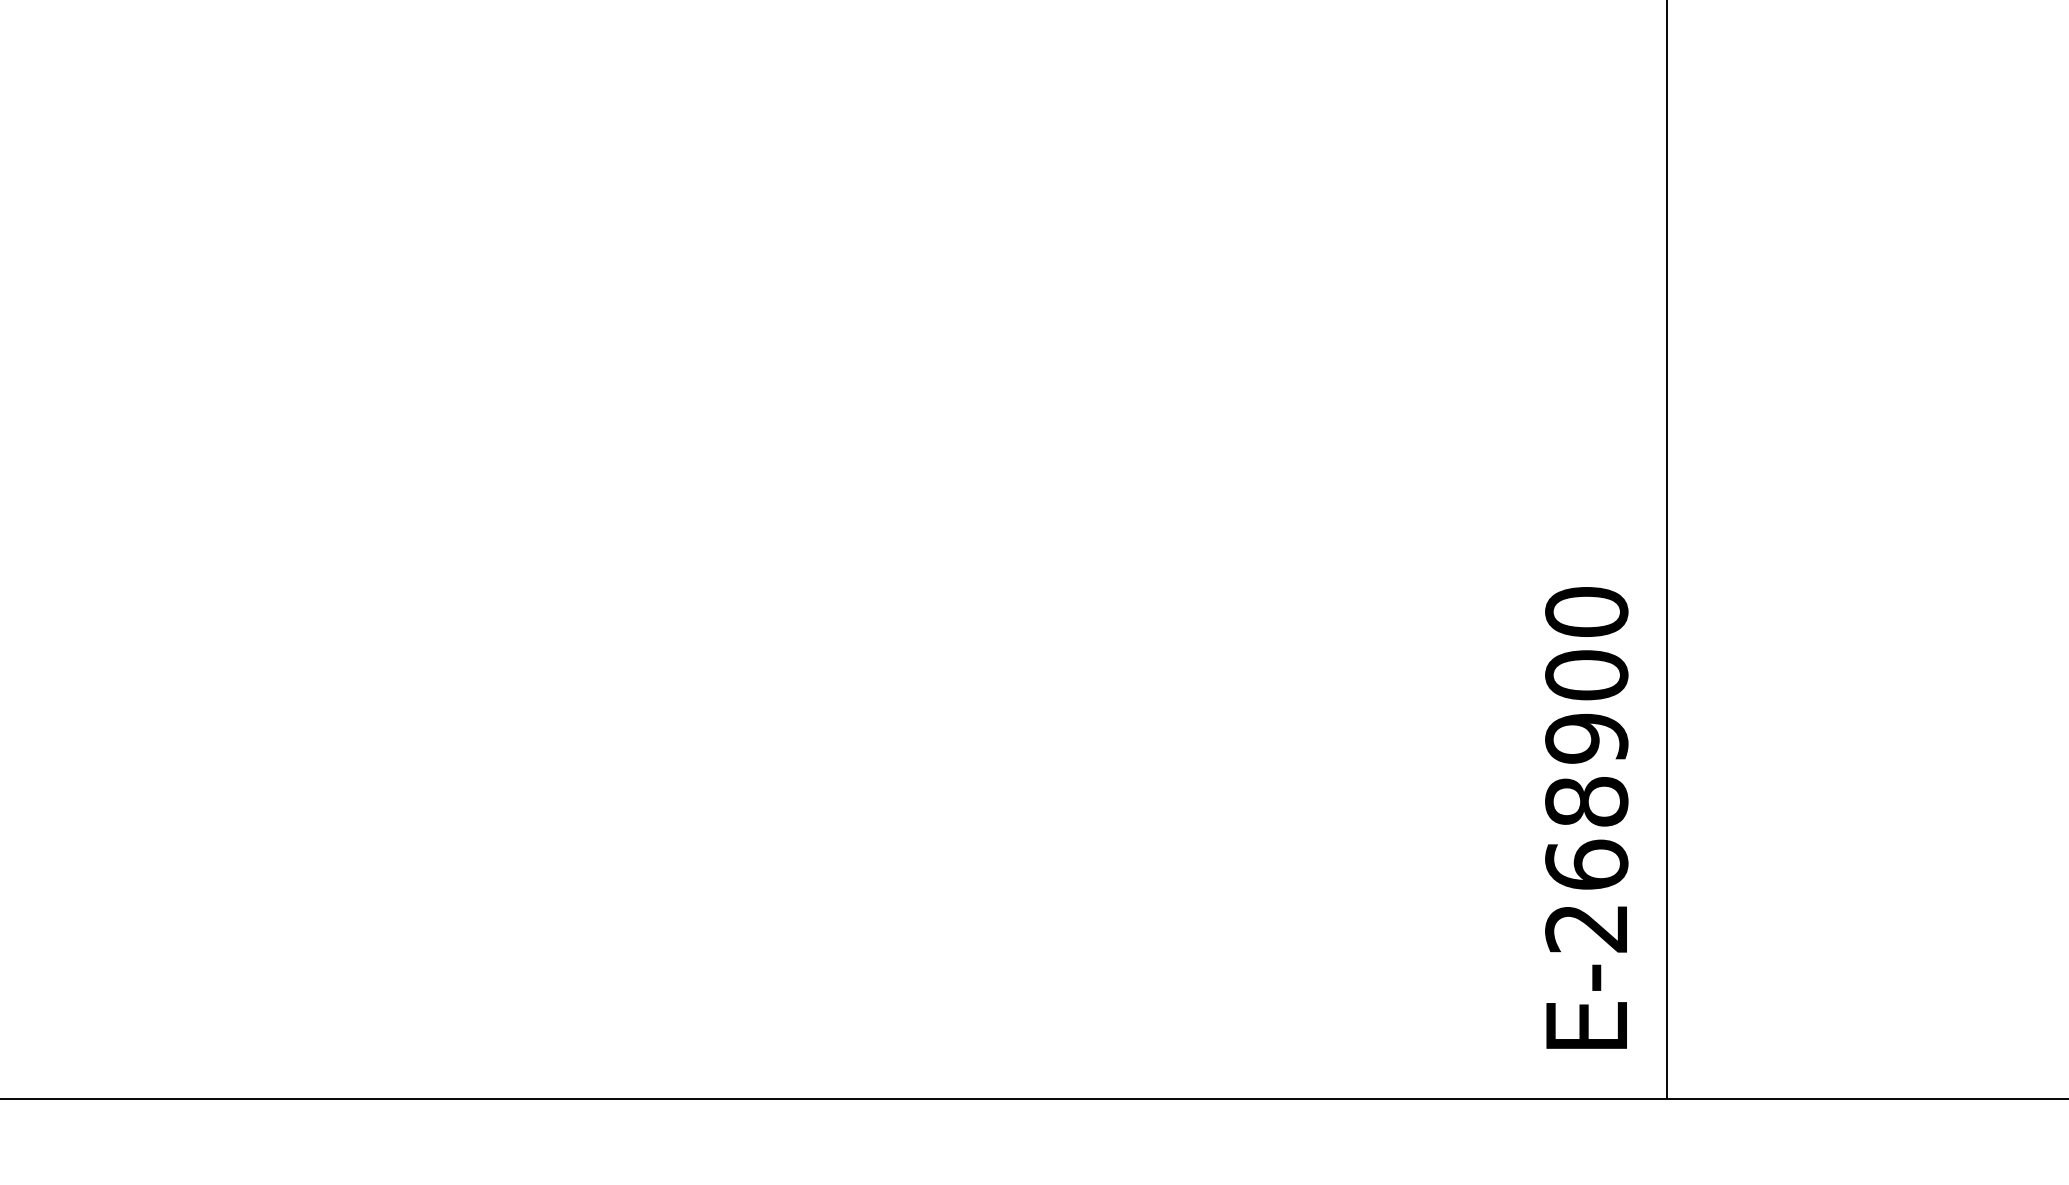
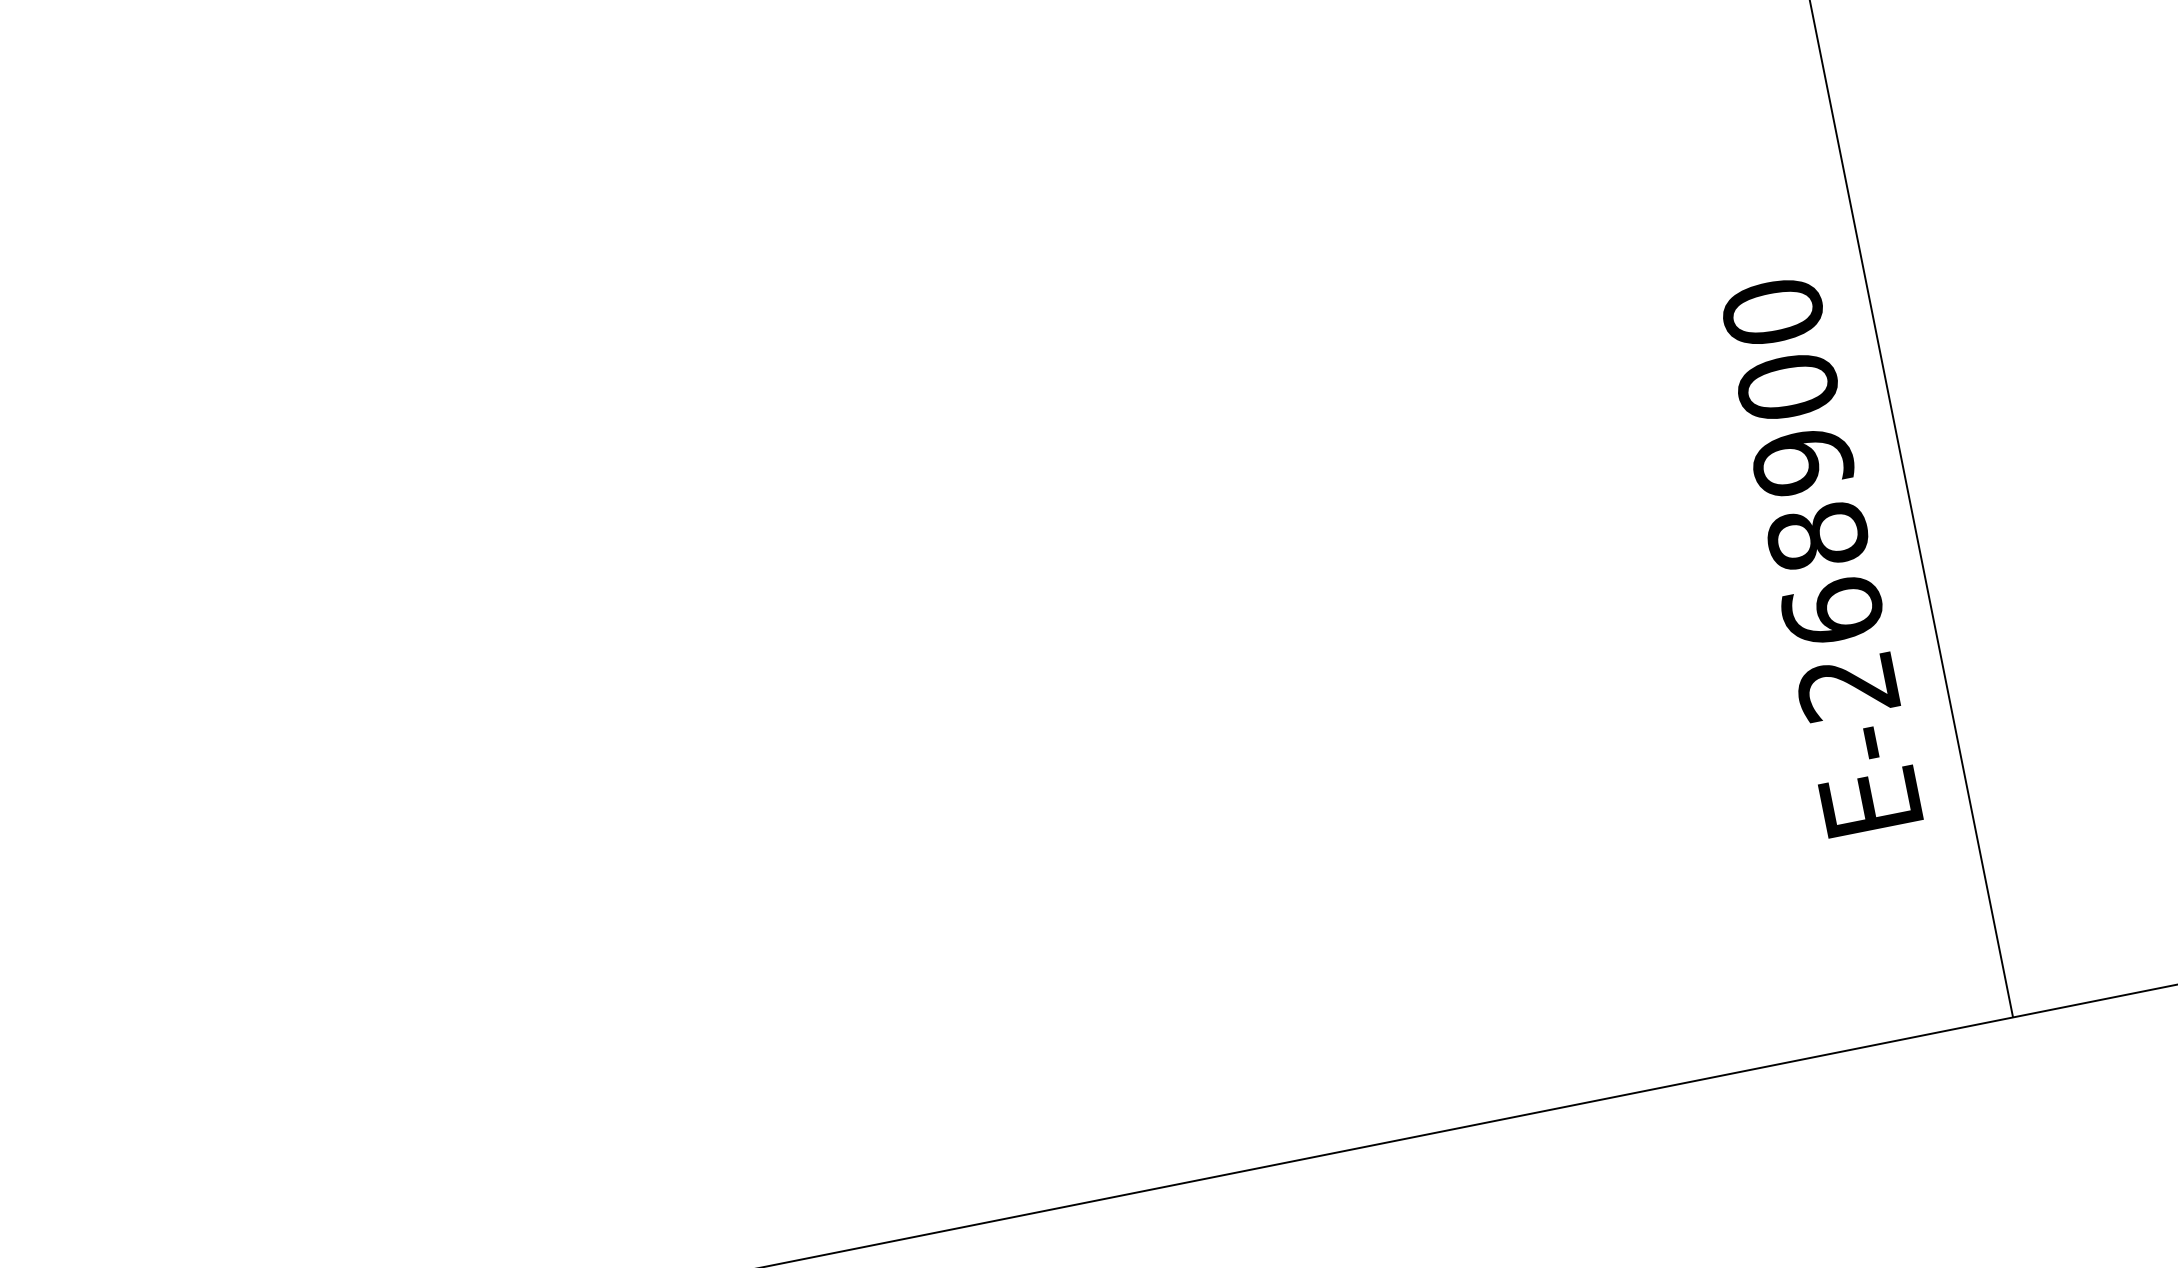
text: (1586, 817) -> (1821, 555), moved

